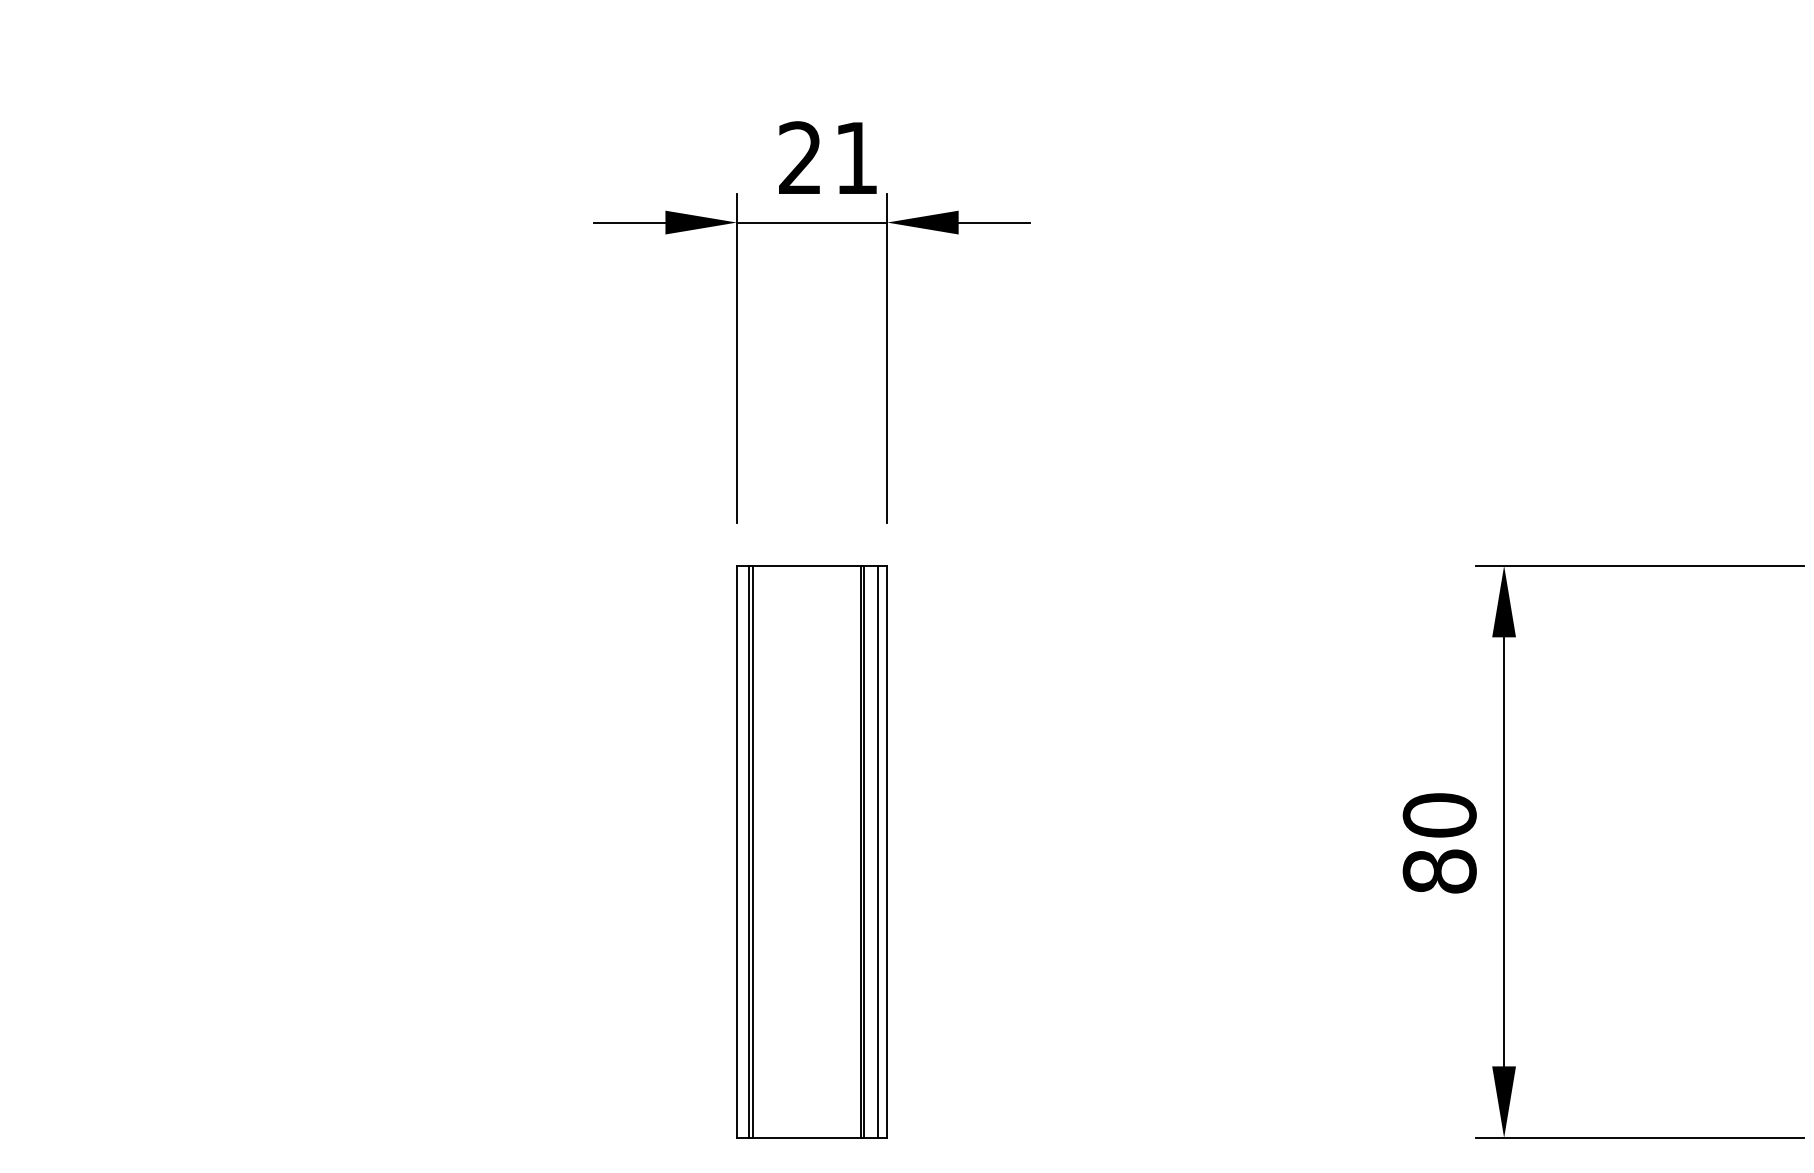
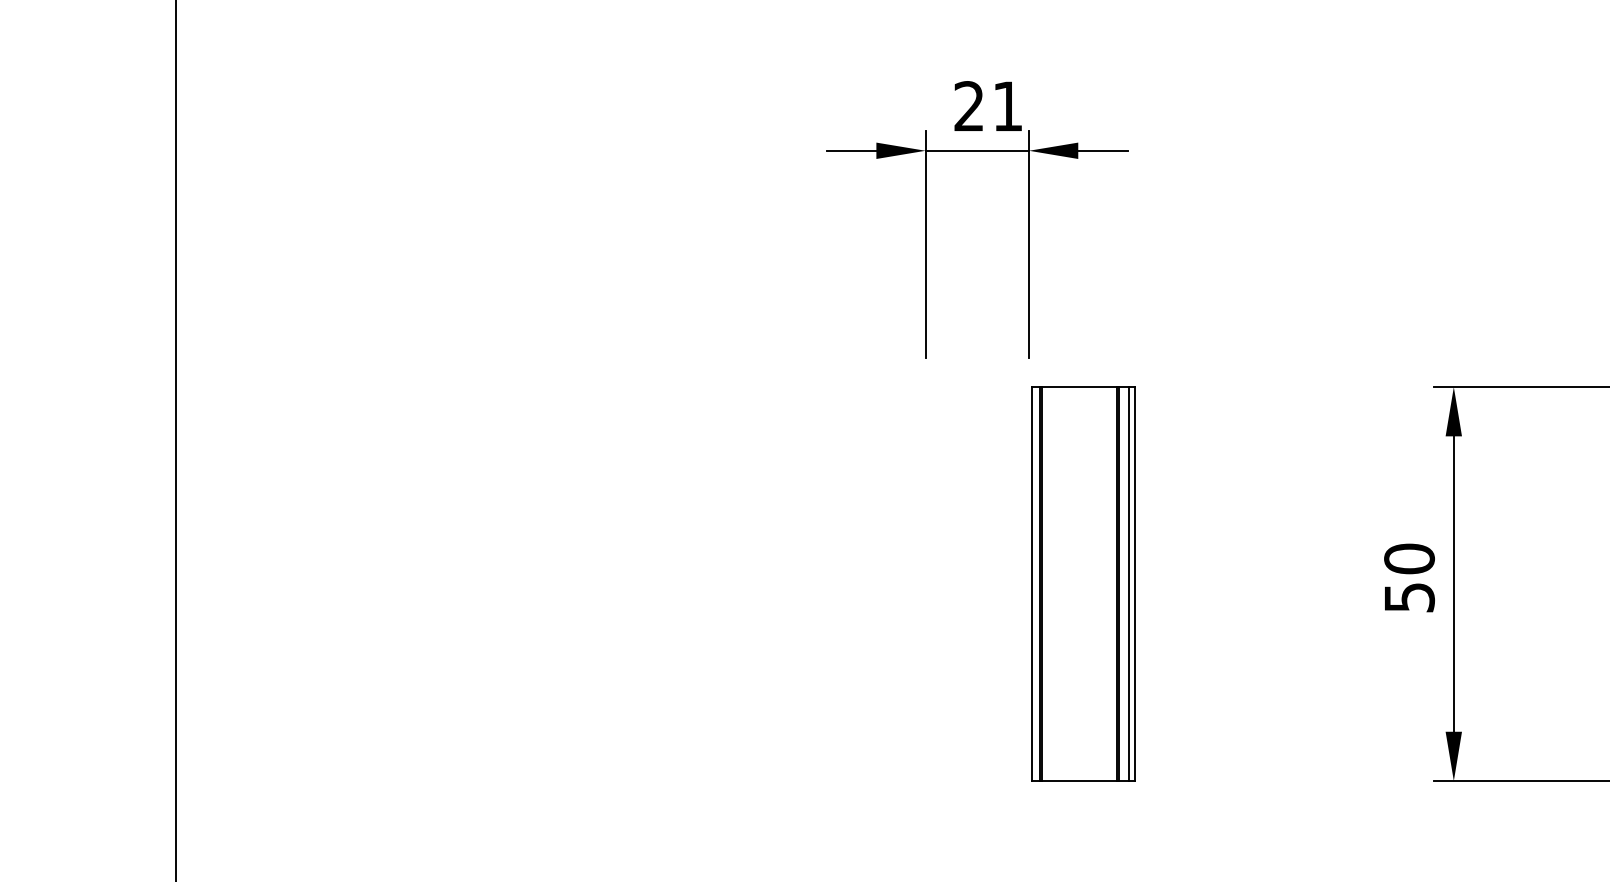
part: (812, 851) -> (1083, 583), moved
text: (1439, 871) -> (1409, 597), 80 -> 50

